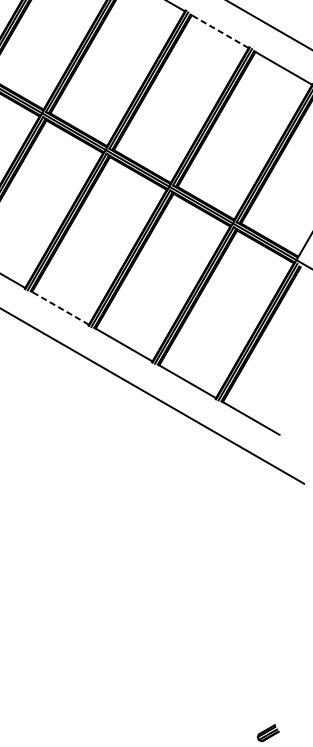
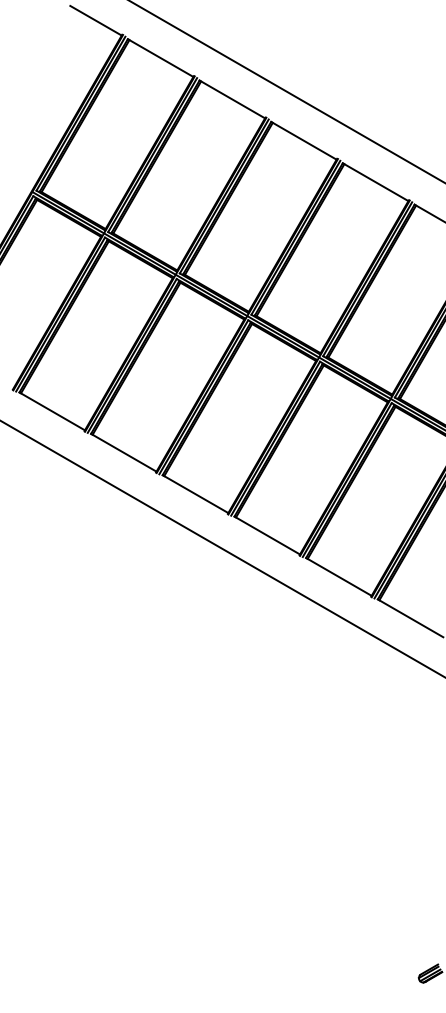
line: (219, 31) -> (375, 182), dashed -> solid
line: (59, 308) -> (195, 494), dashed -> solid

